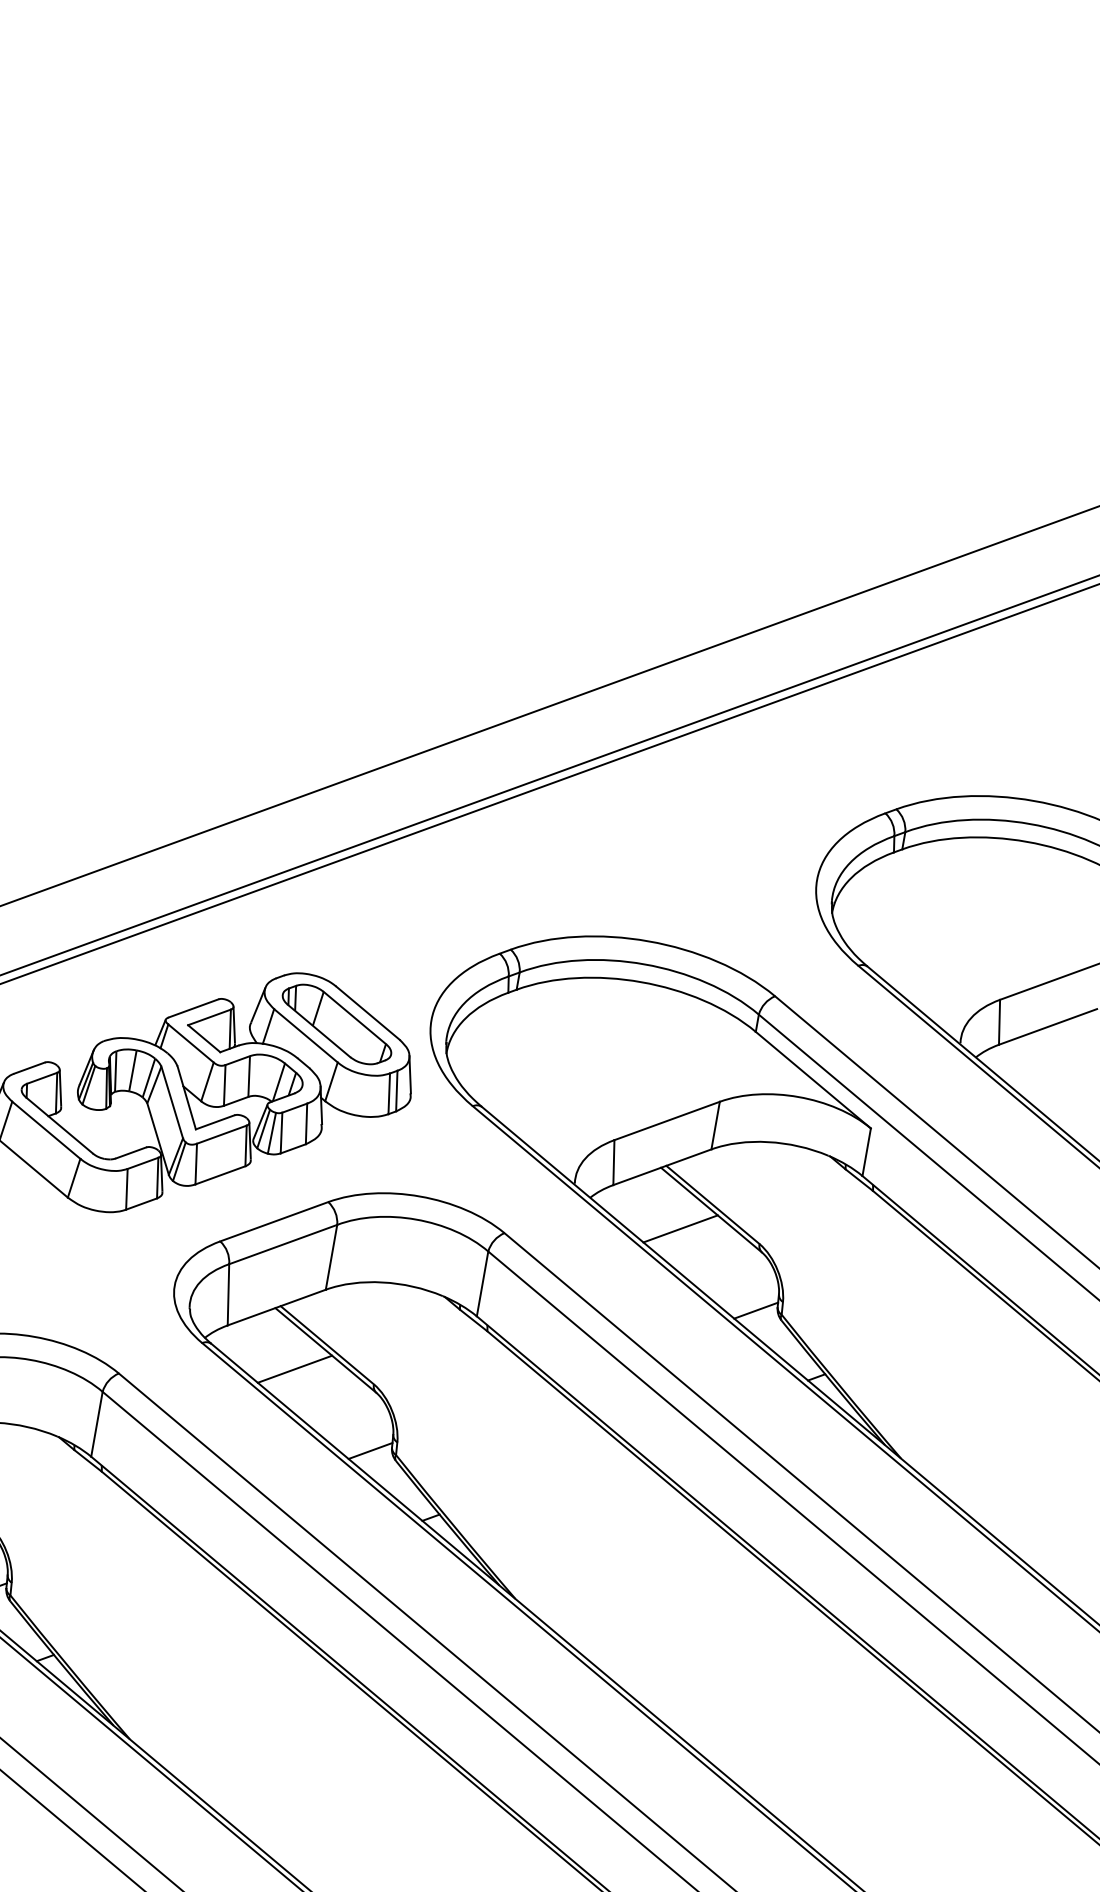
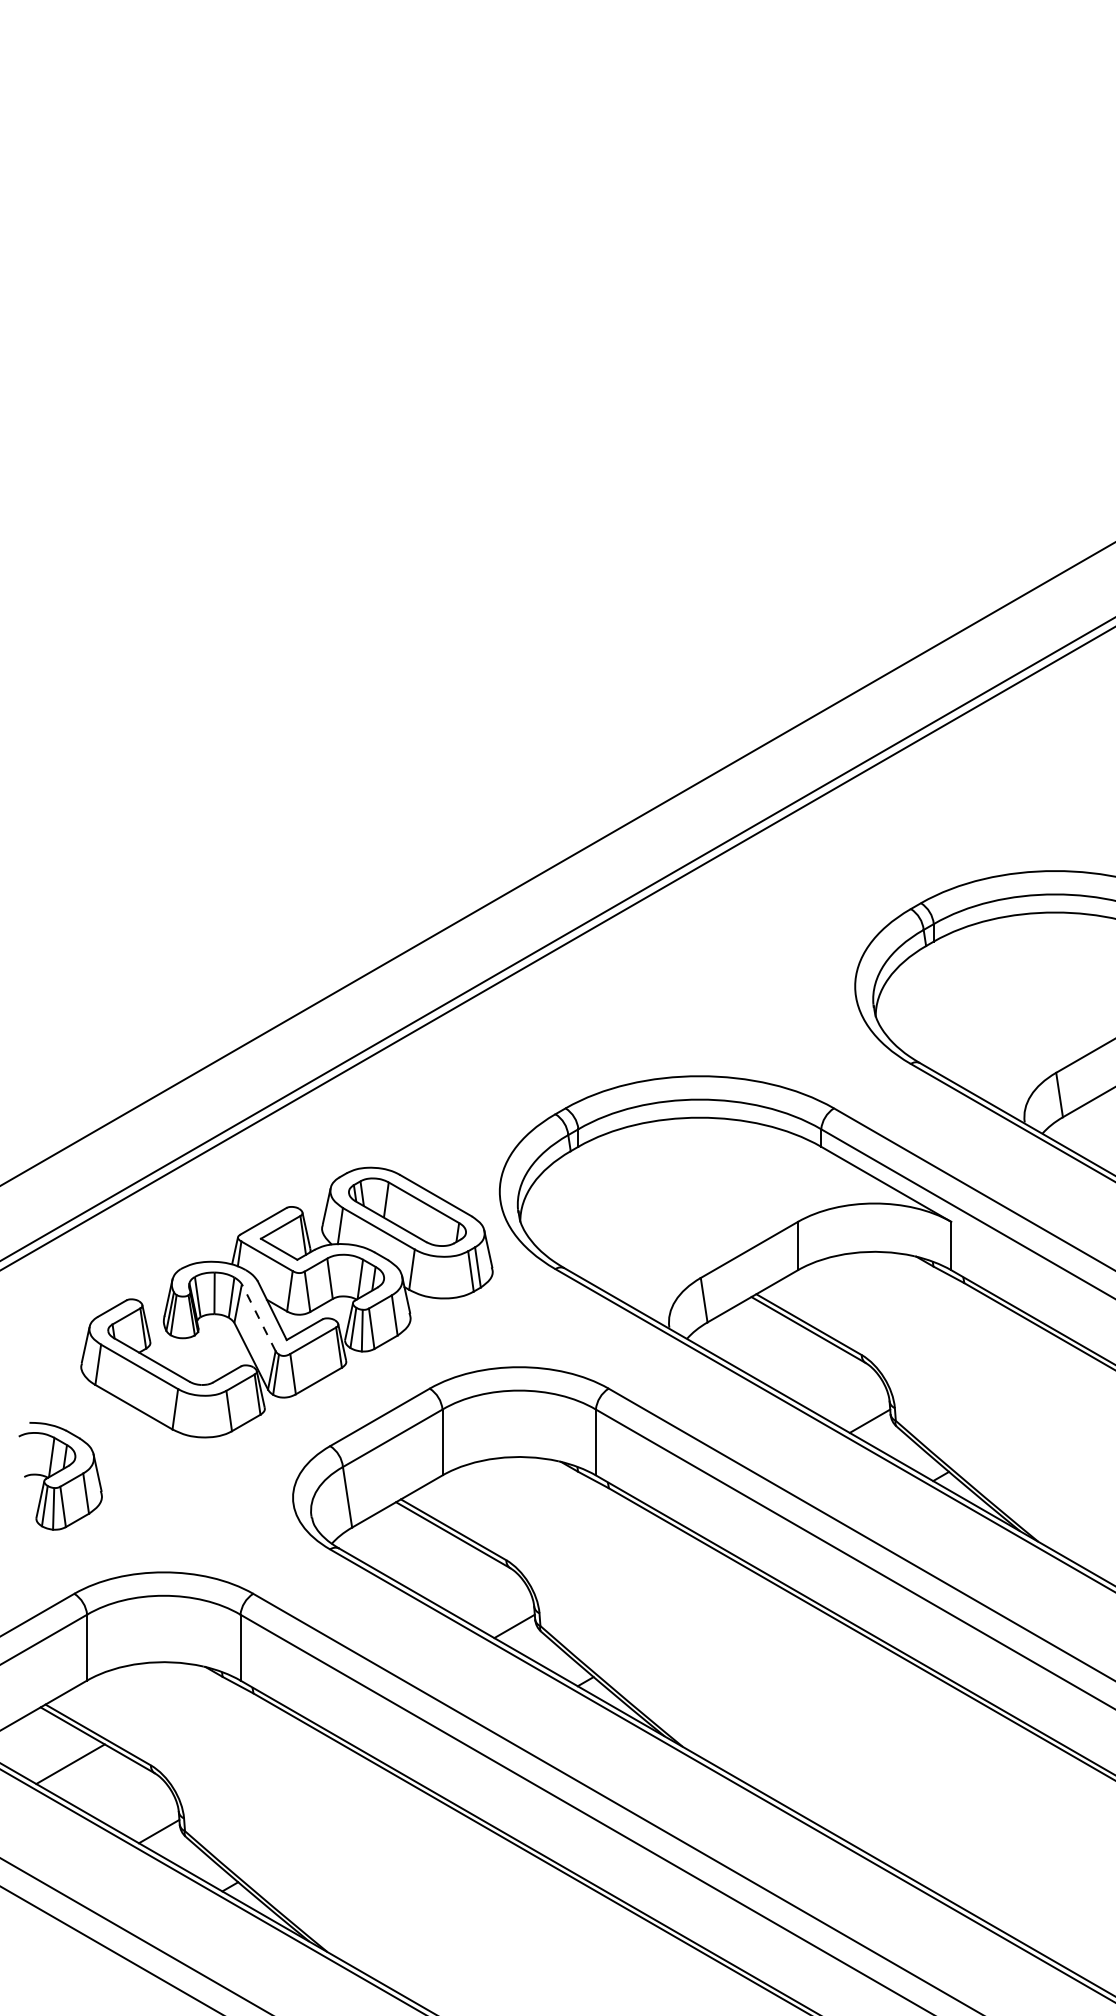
line: (171, 1102) -> (258, 1317), solid -> dashed
line: (680, 1228) -> (781, 1353), removed
line: (294, 1368) -> (425, 1558), removed

